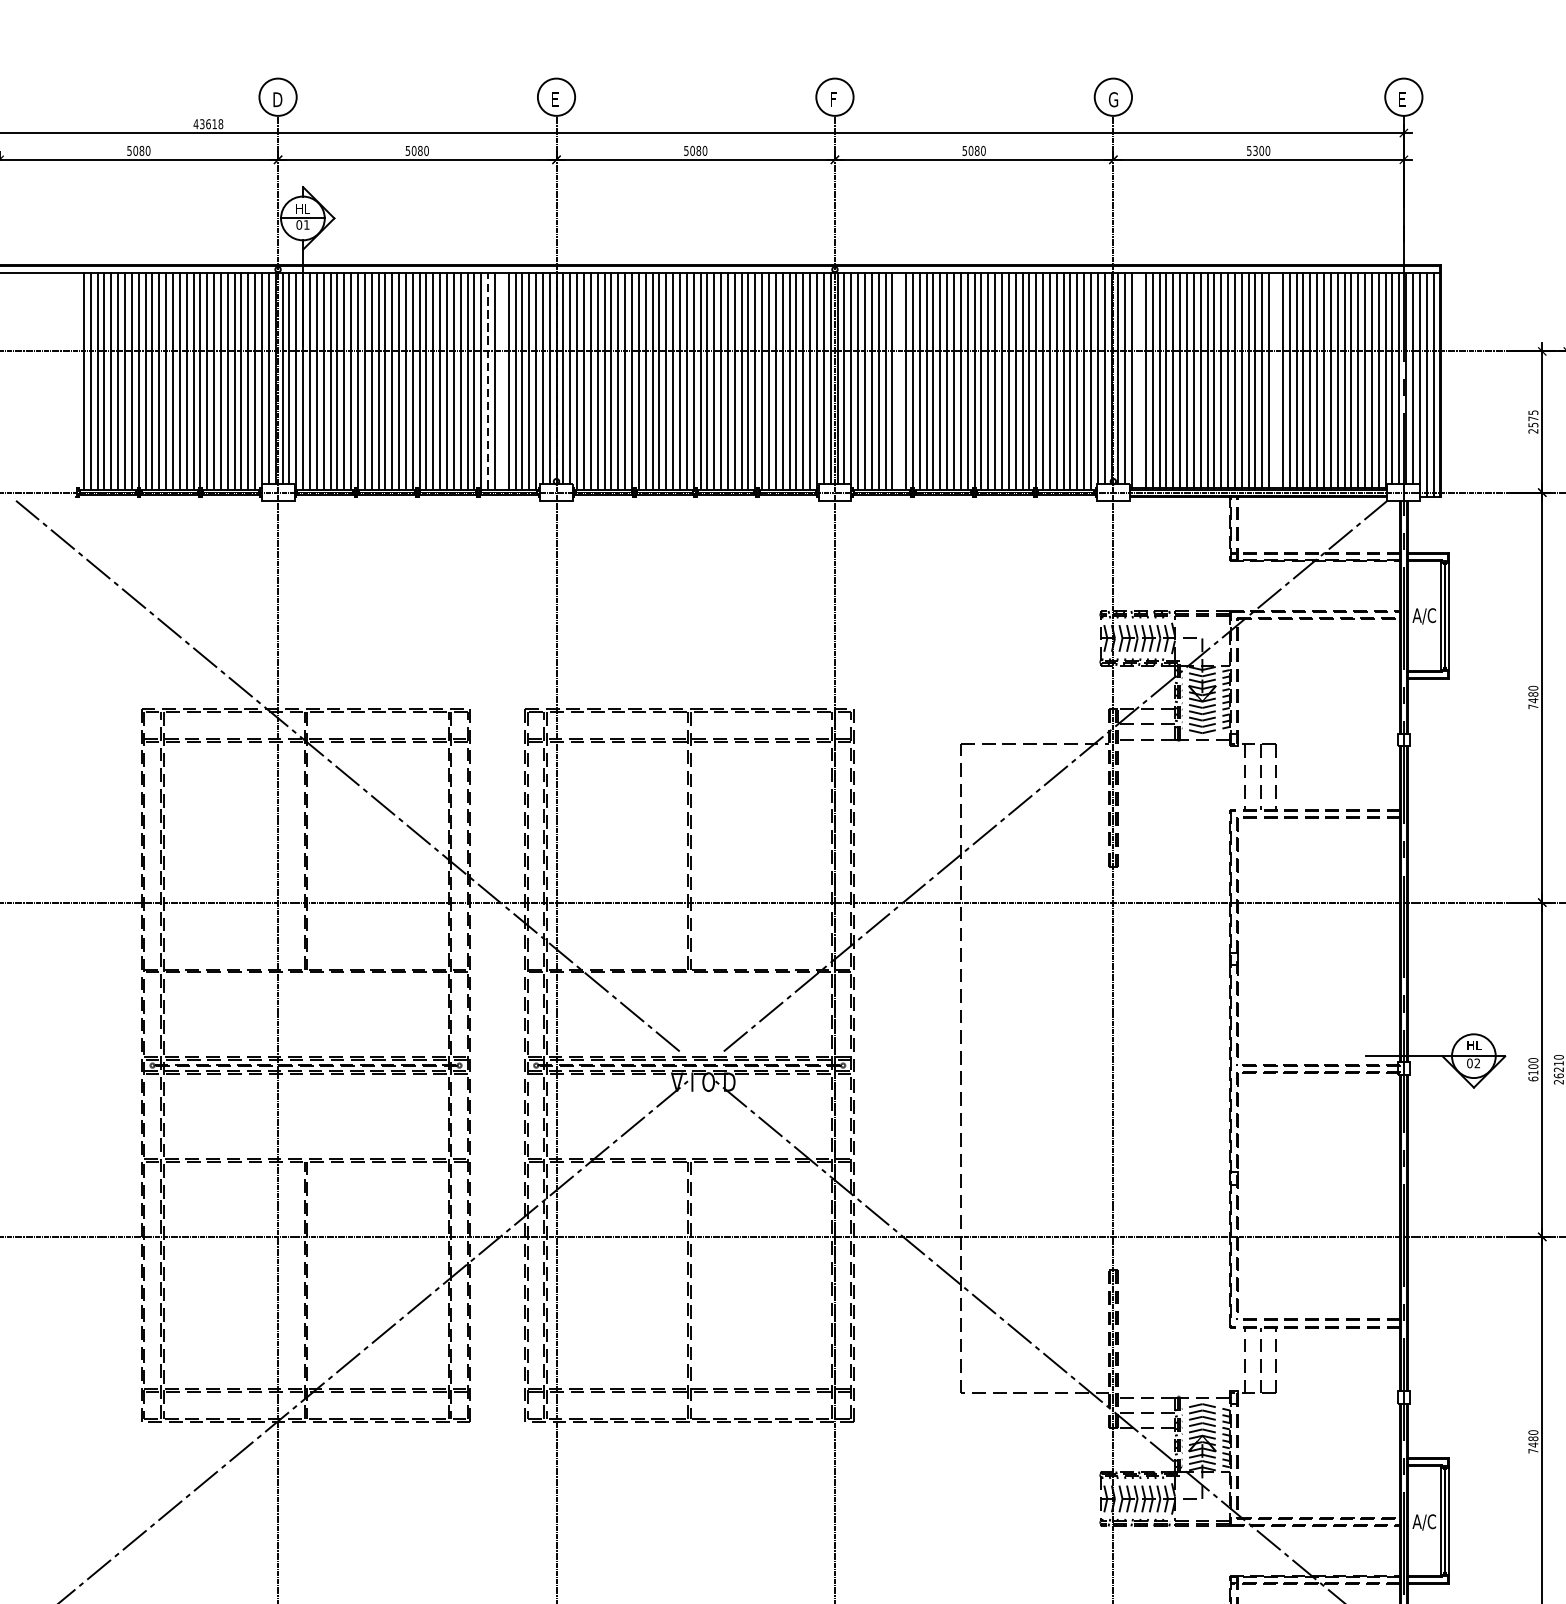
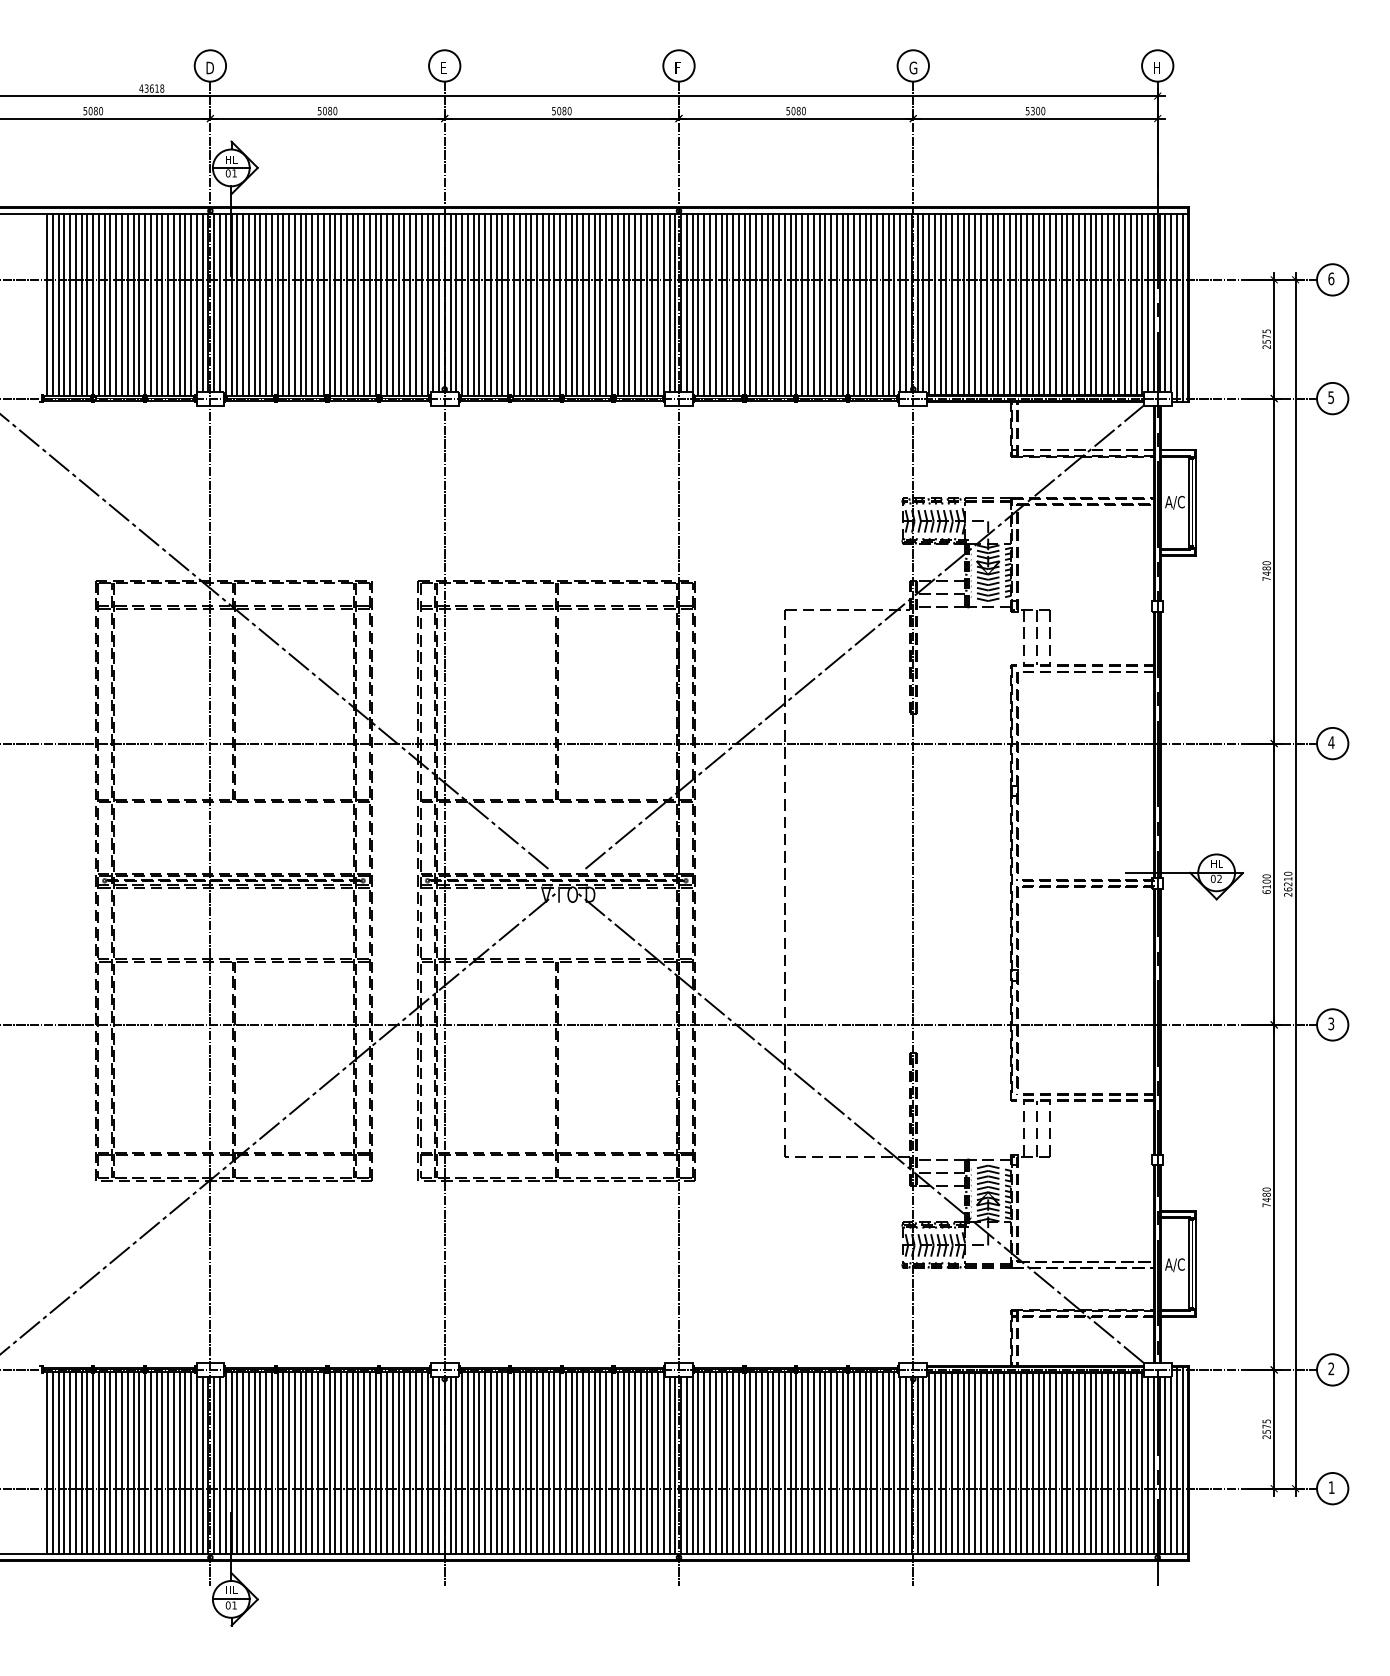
text: (1403, 99) -> (1157, 67), E -> H
line: (488, 380) -> (387, 304), dashed -> solid
line: (501, 380) -> (398, 304), added
line: (899, 380) -> (733, 304), added
line: (1138, 380) -> (934, 304), added
line: (1276, 380) -> (1050, 304), added

